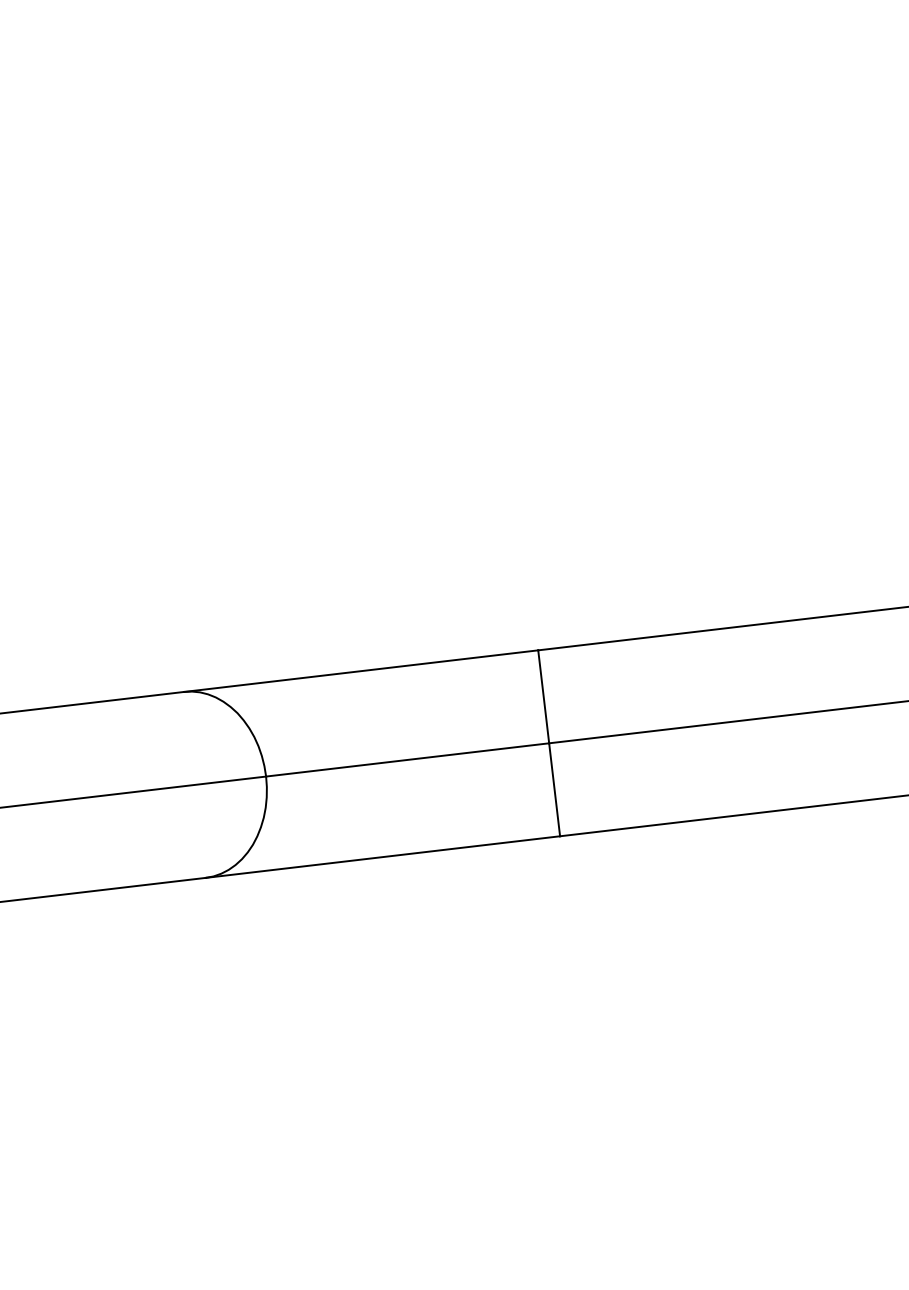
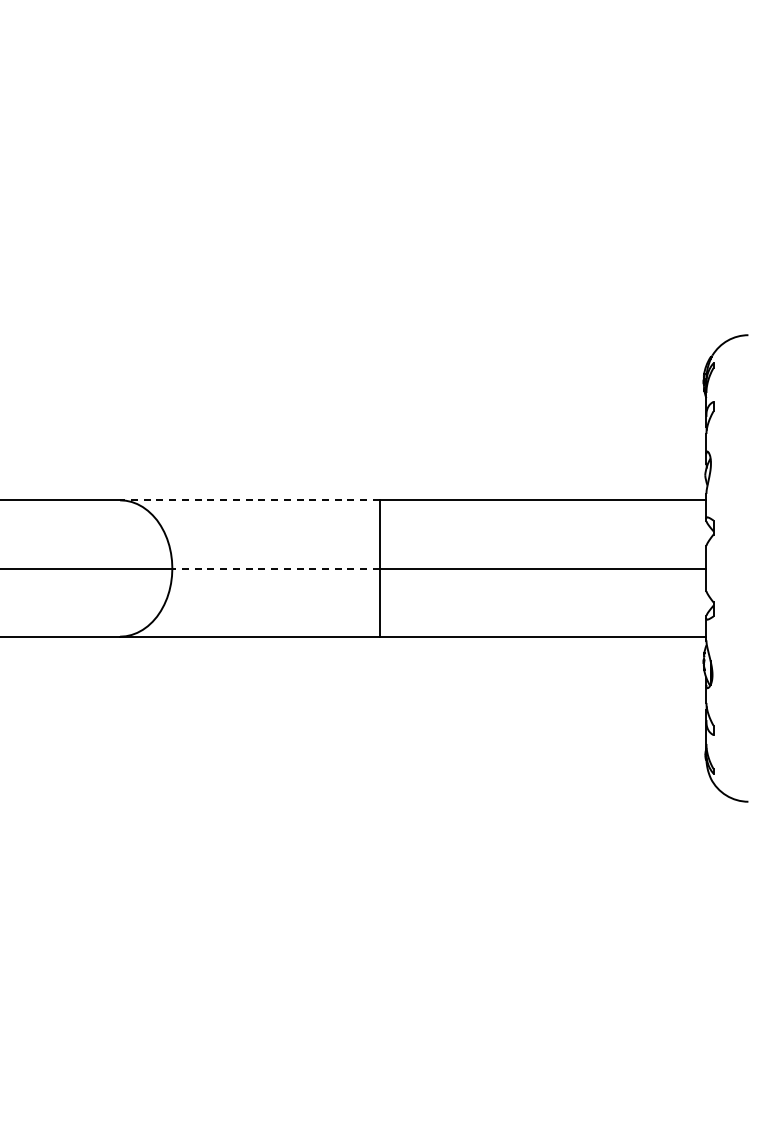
line: (361, 671) -> (250, 500), solid -> dashed
line: (408, 759) -> (276, 568), solid -> dashed

